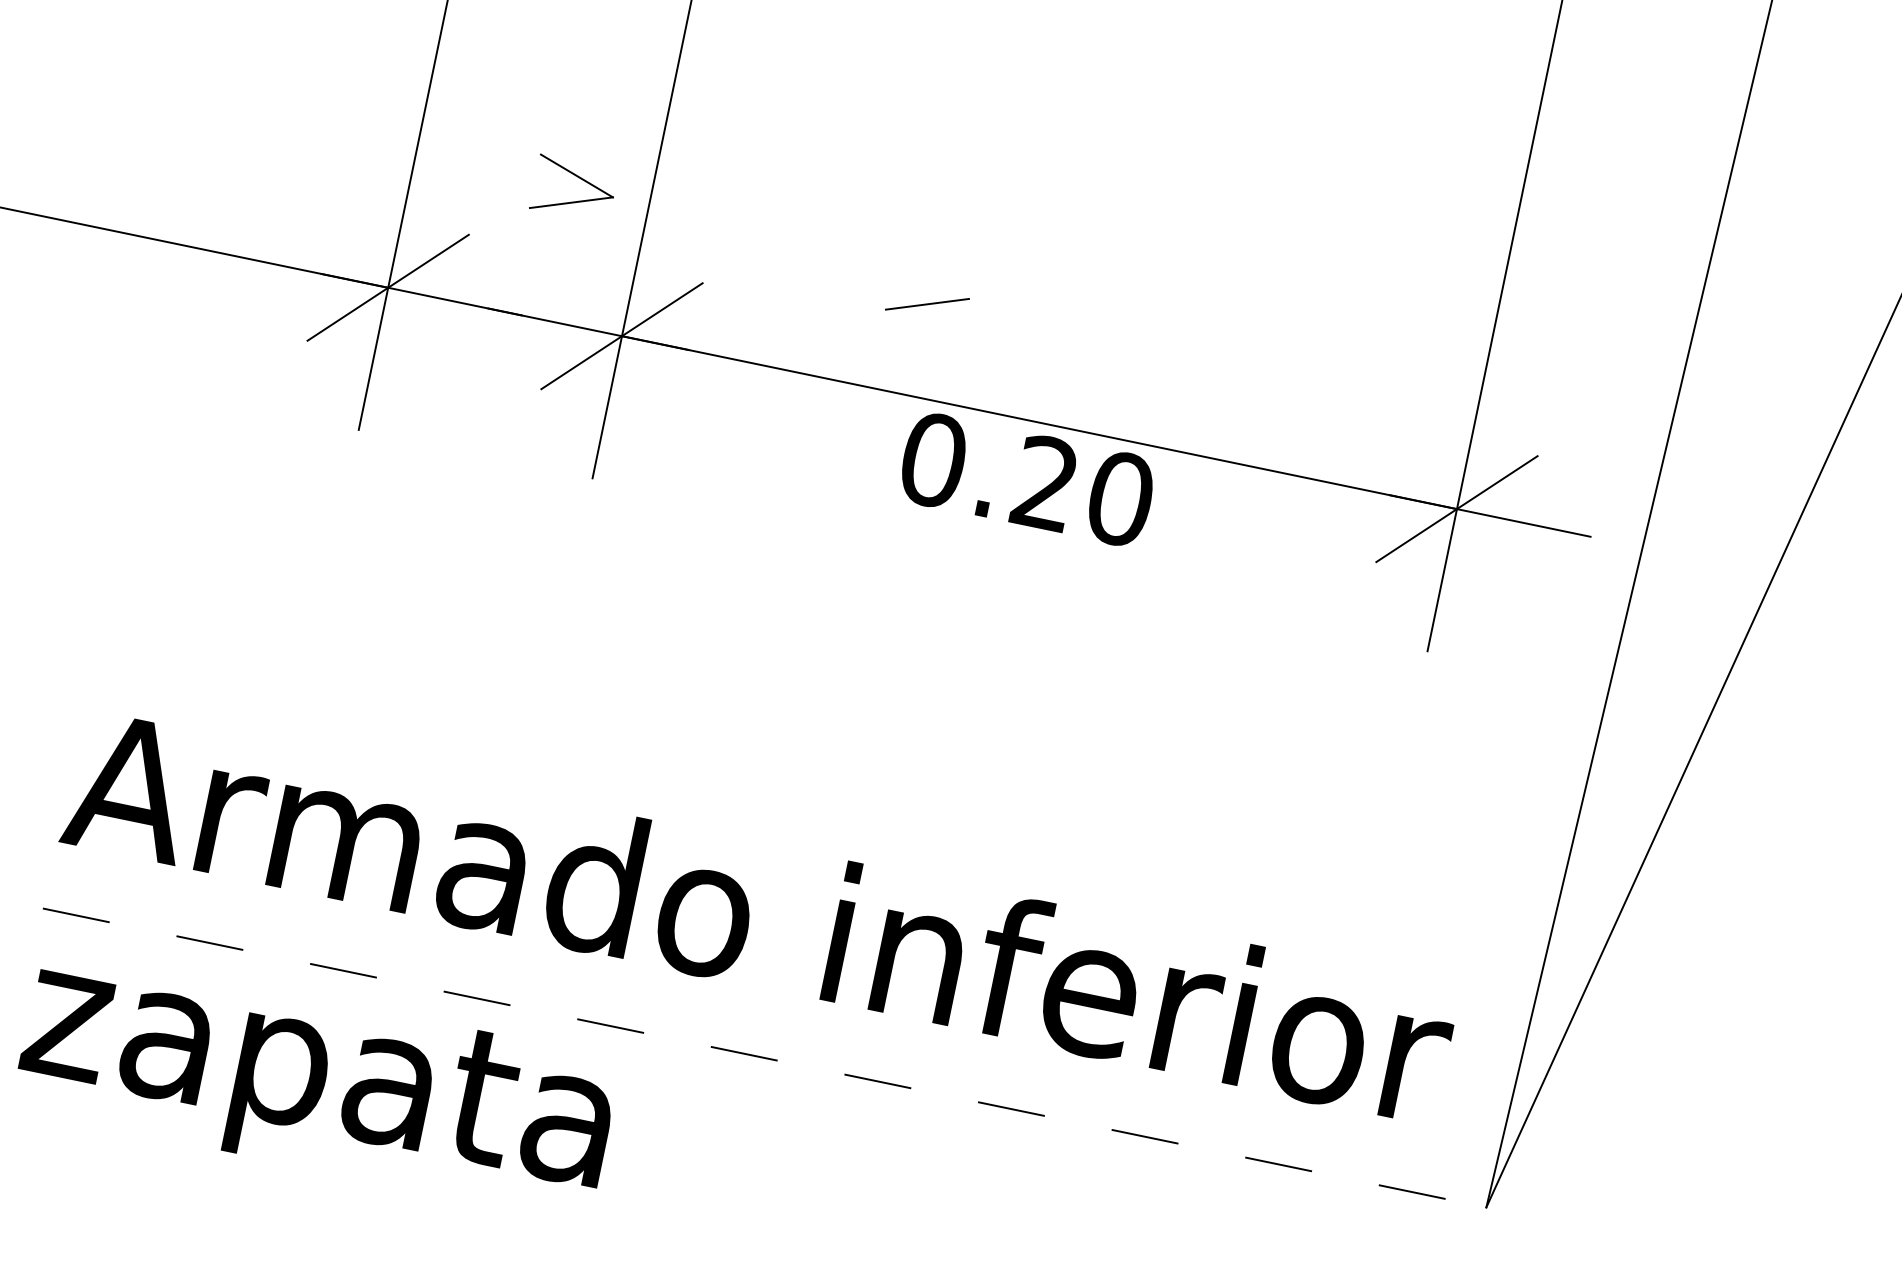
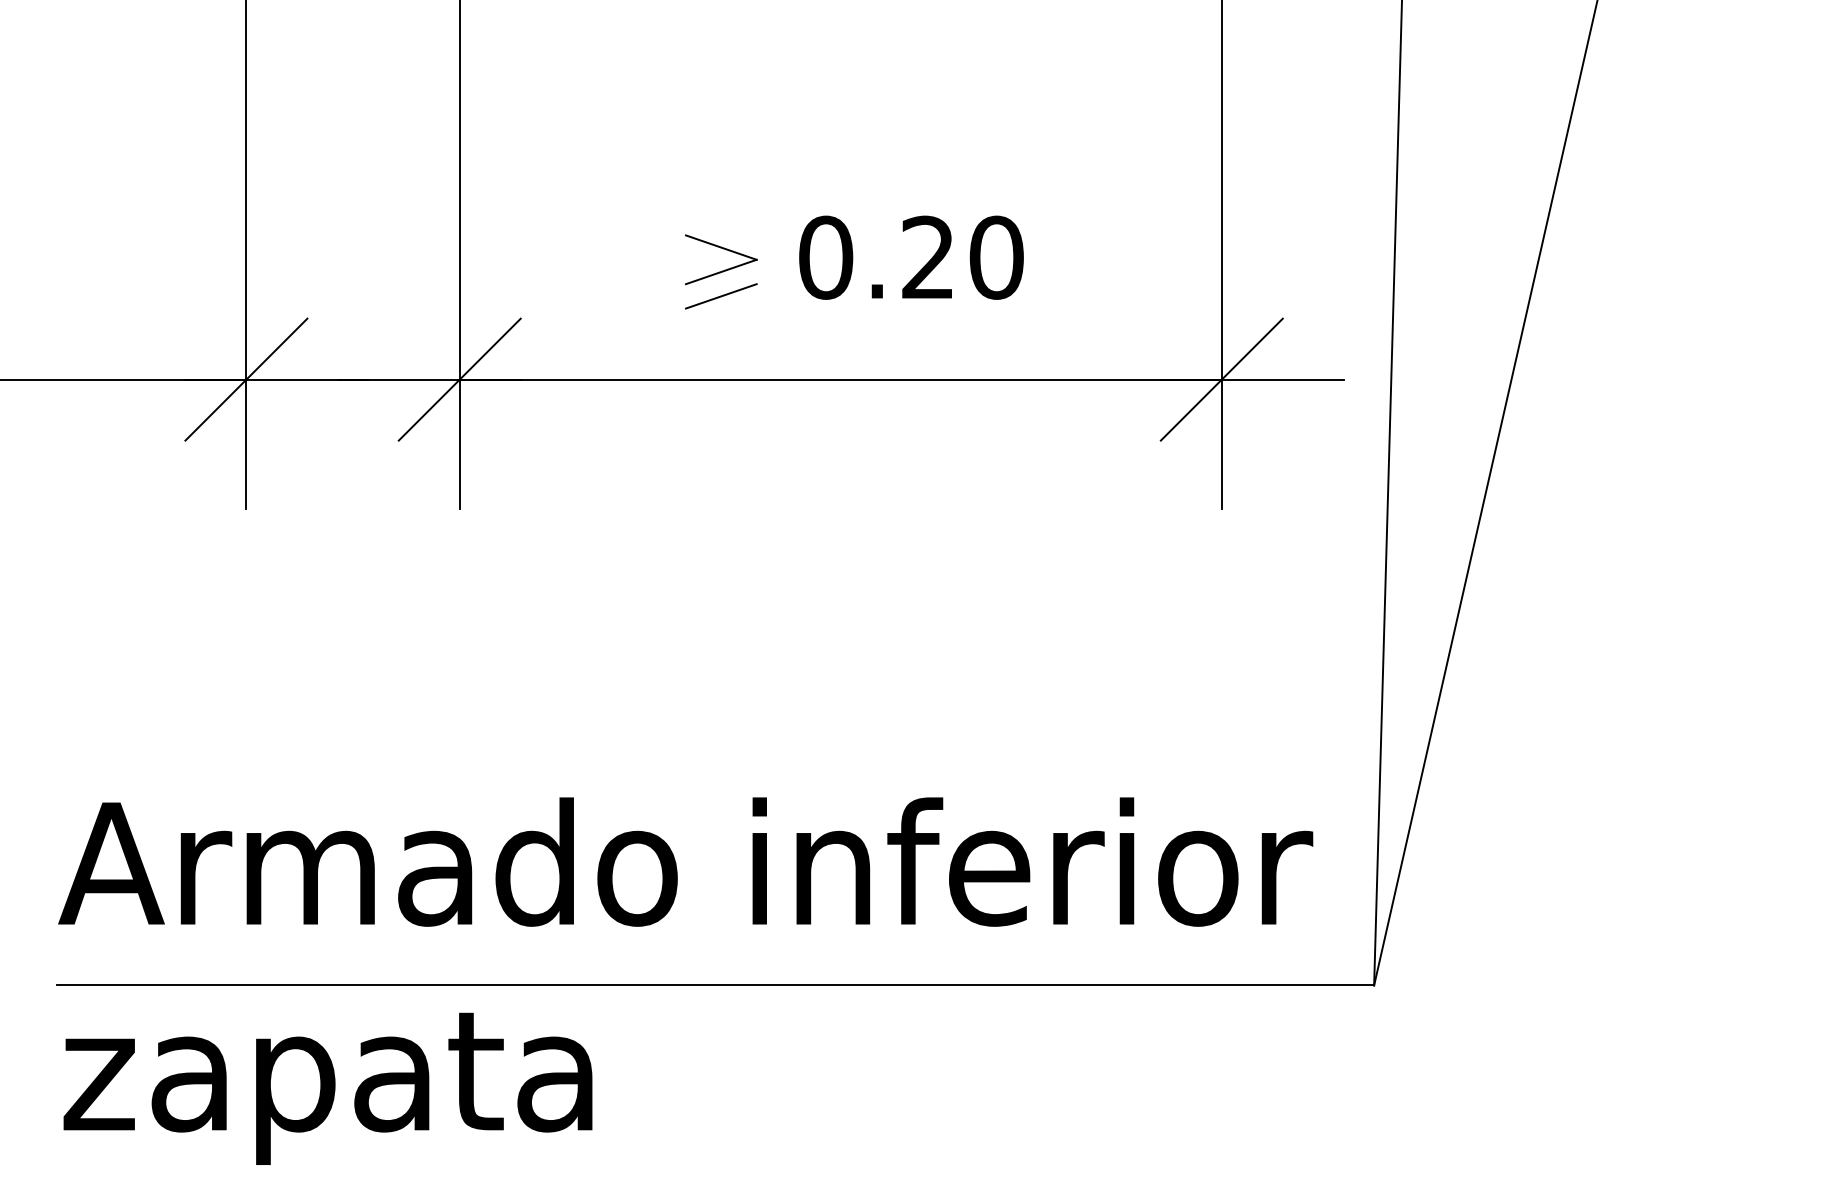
part: (578, 178) -> (723, 249), moved
text: (1027, 479) -> (911, 257), moved
line: (764, 1058) -> (715, 985), dashed -> solid

